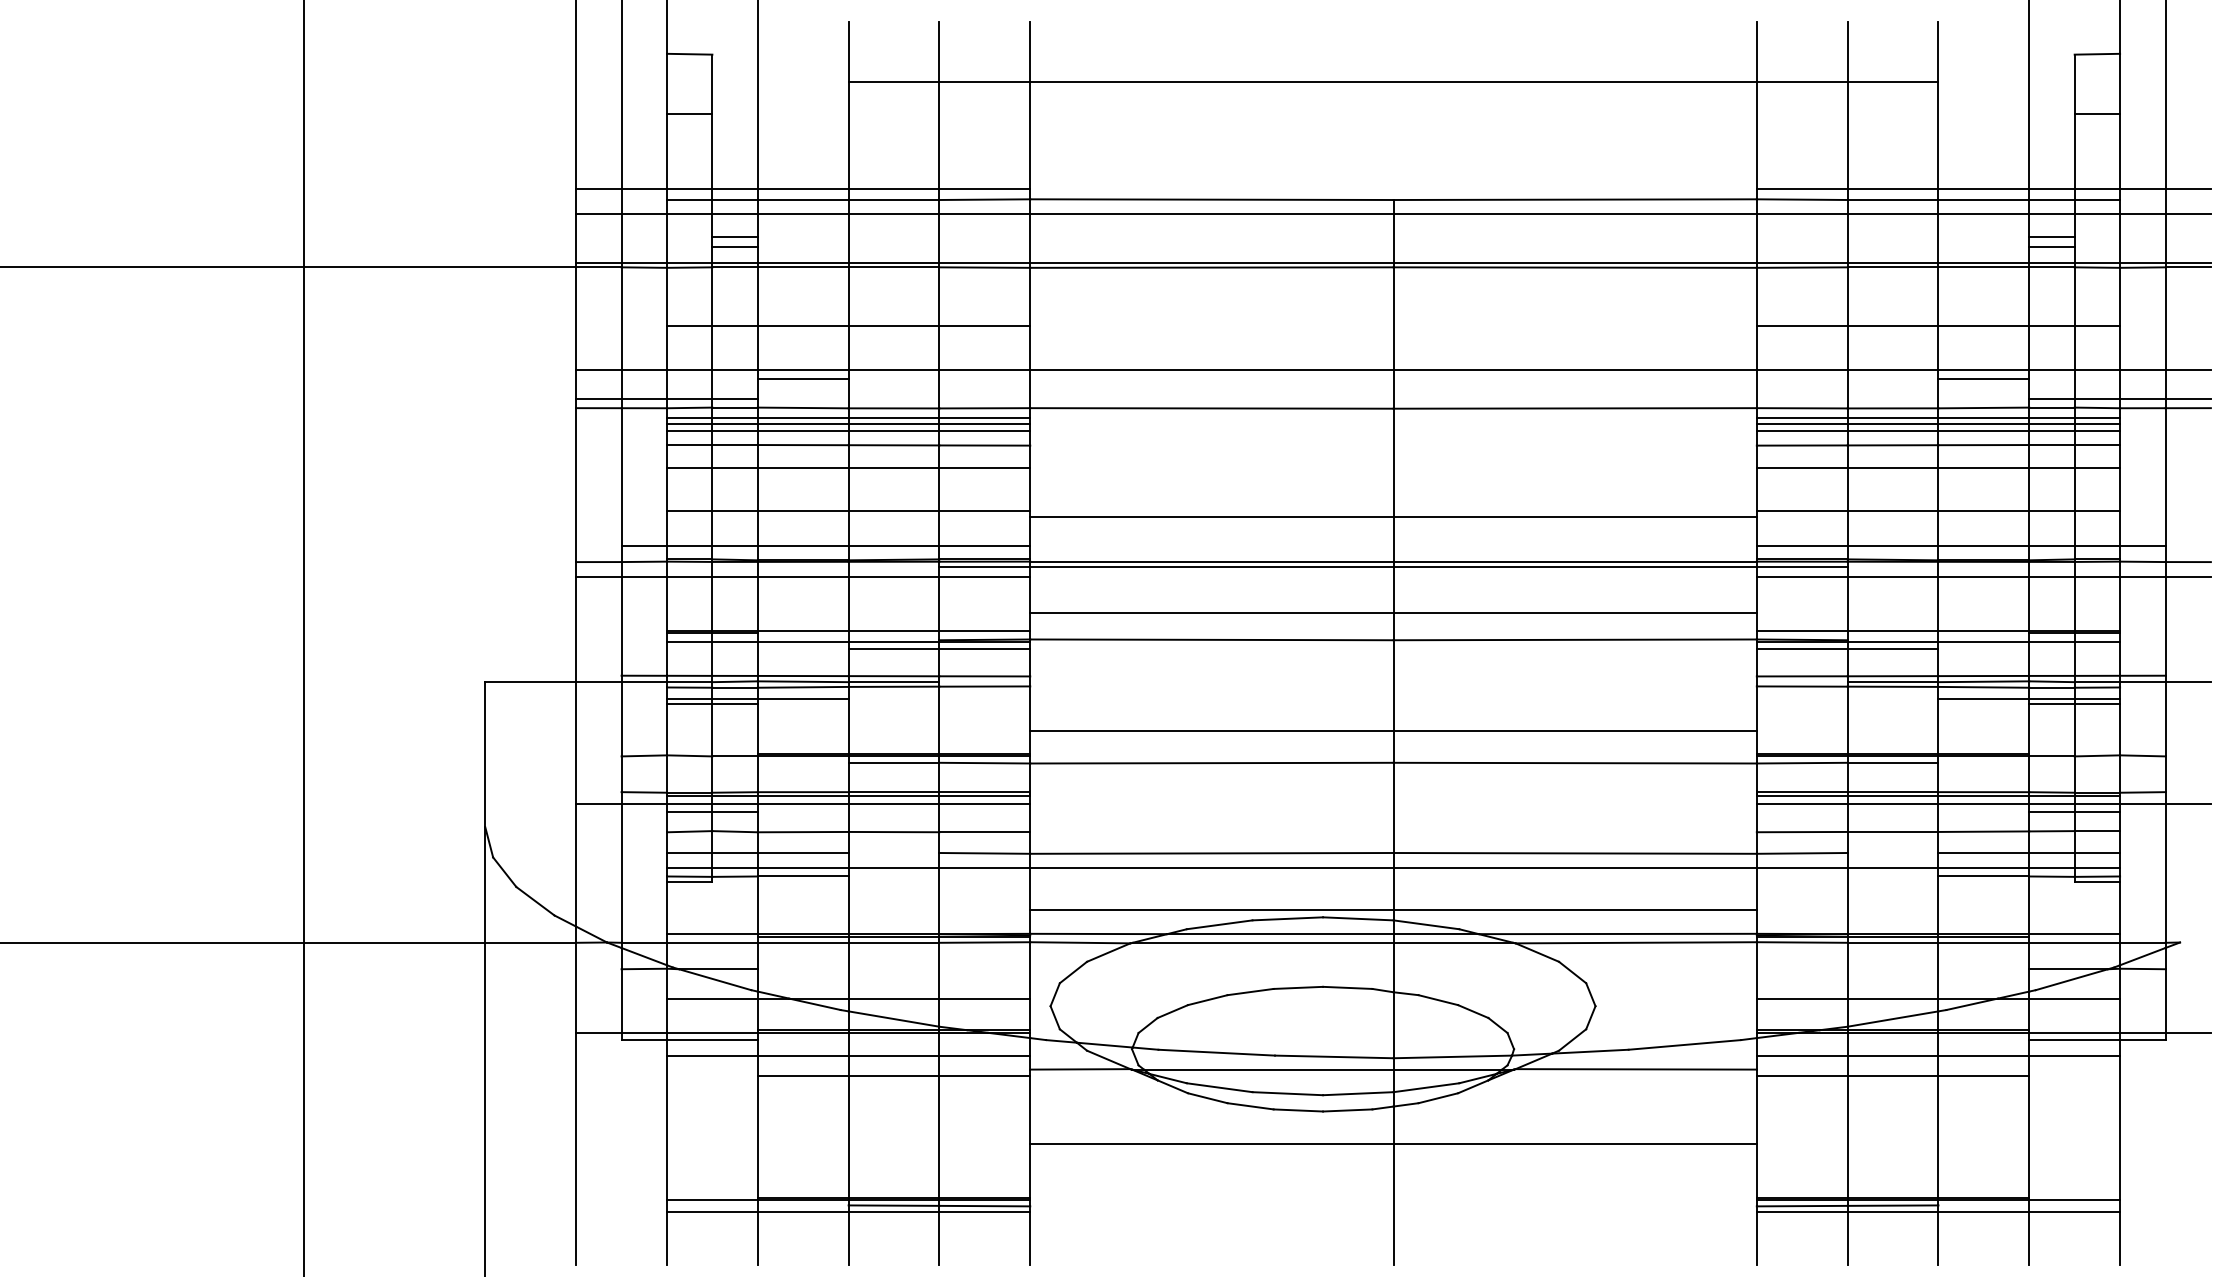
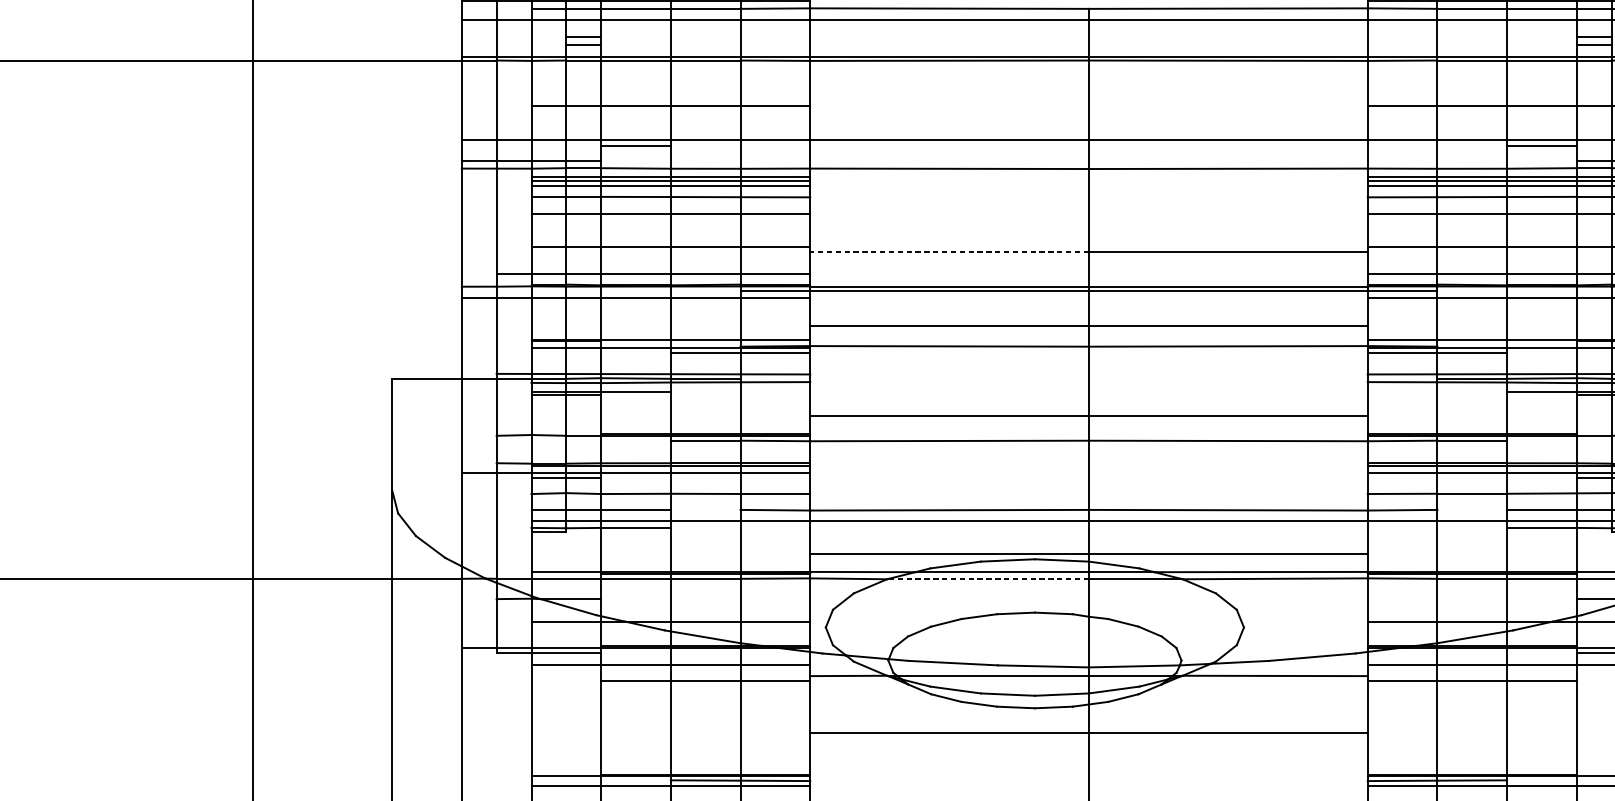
line: (1211, 516) -> (949, 251), solid -> dashed
line: (1263, 942) -> (989, 578), solid -> dashed

